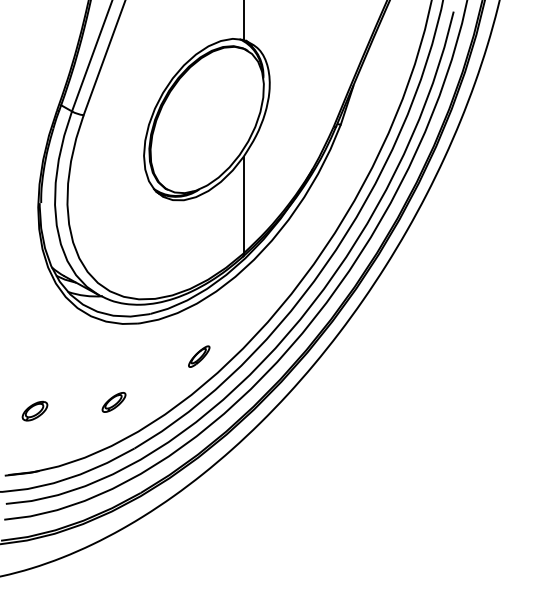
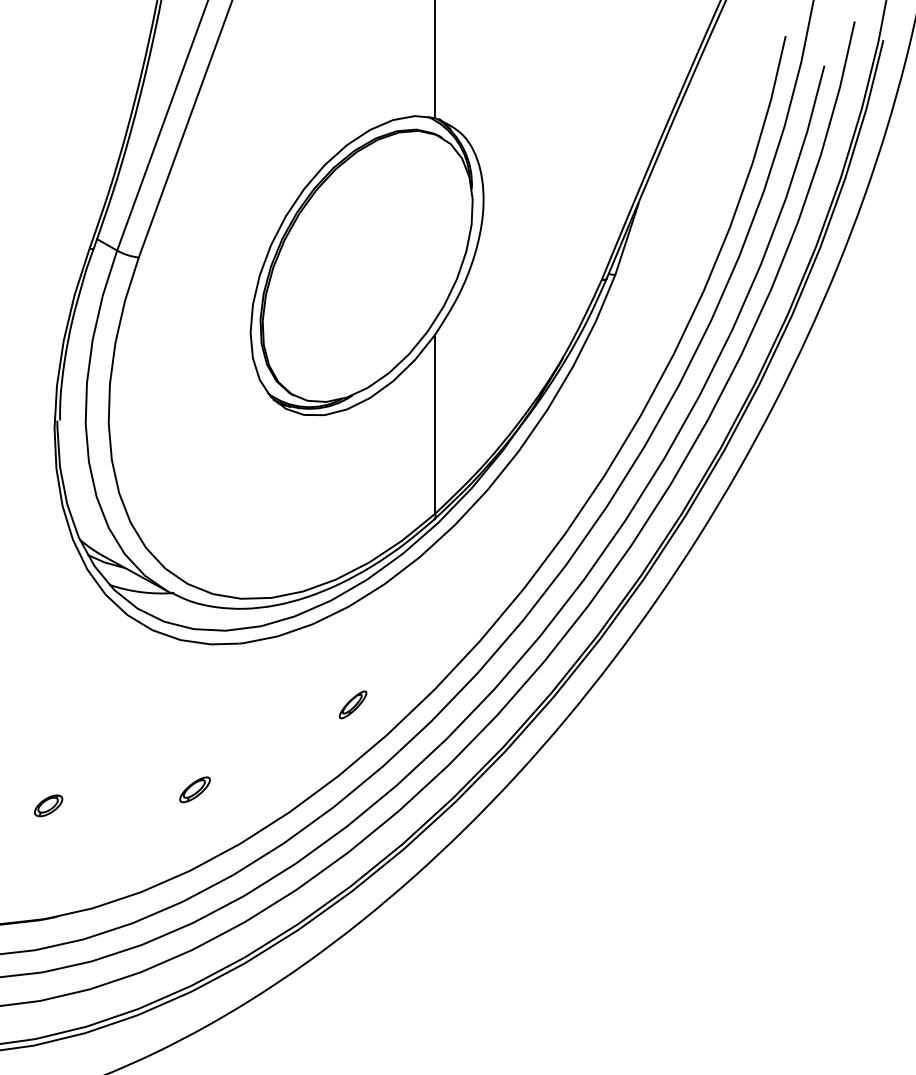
part: (199, 356) -> (353, 704), size x0.7
part: (113, 402) -> (194, 789), size x0.7
part: (34, 410) -> (47, 804), size x0.6

